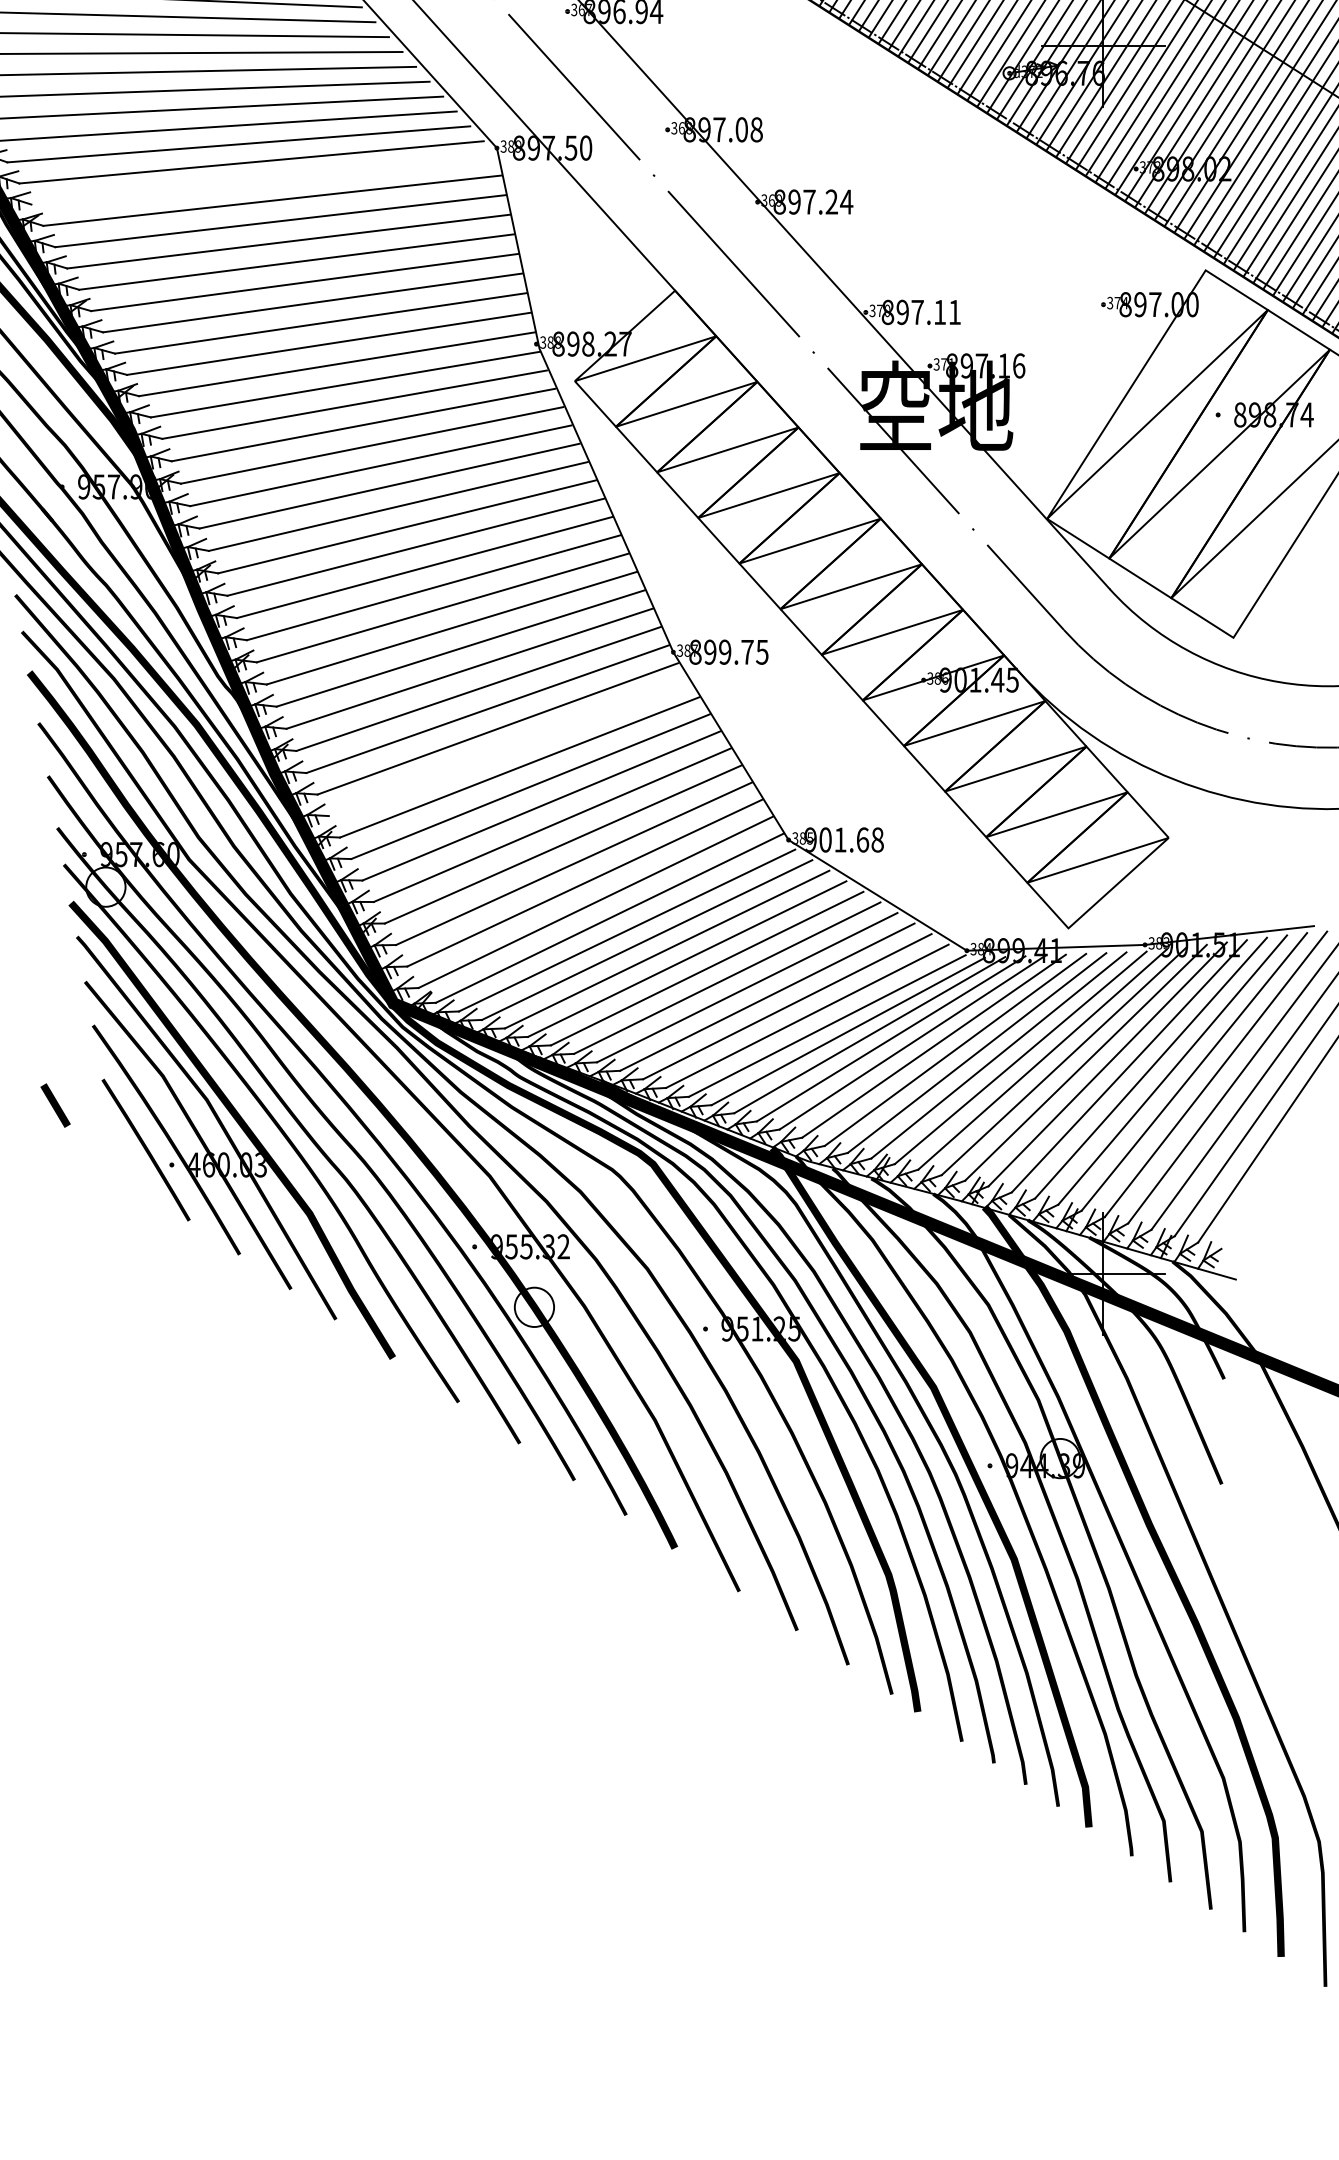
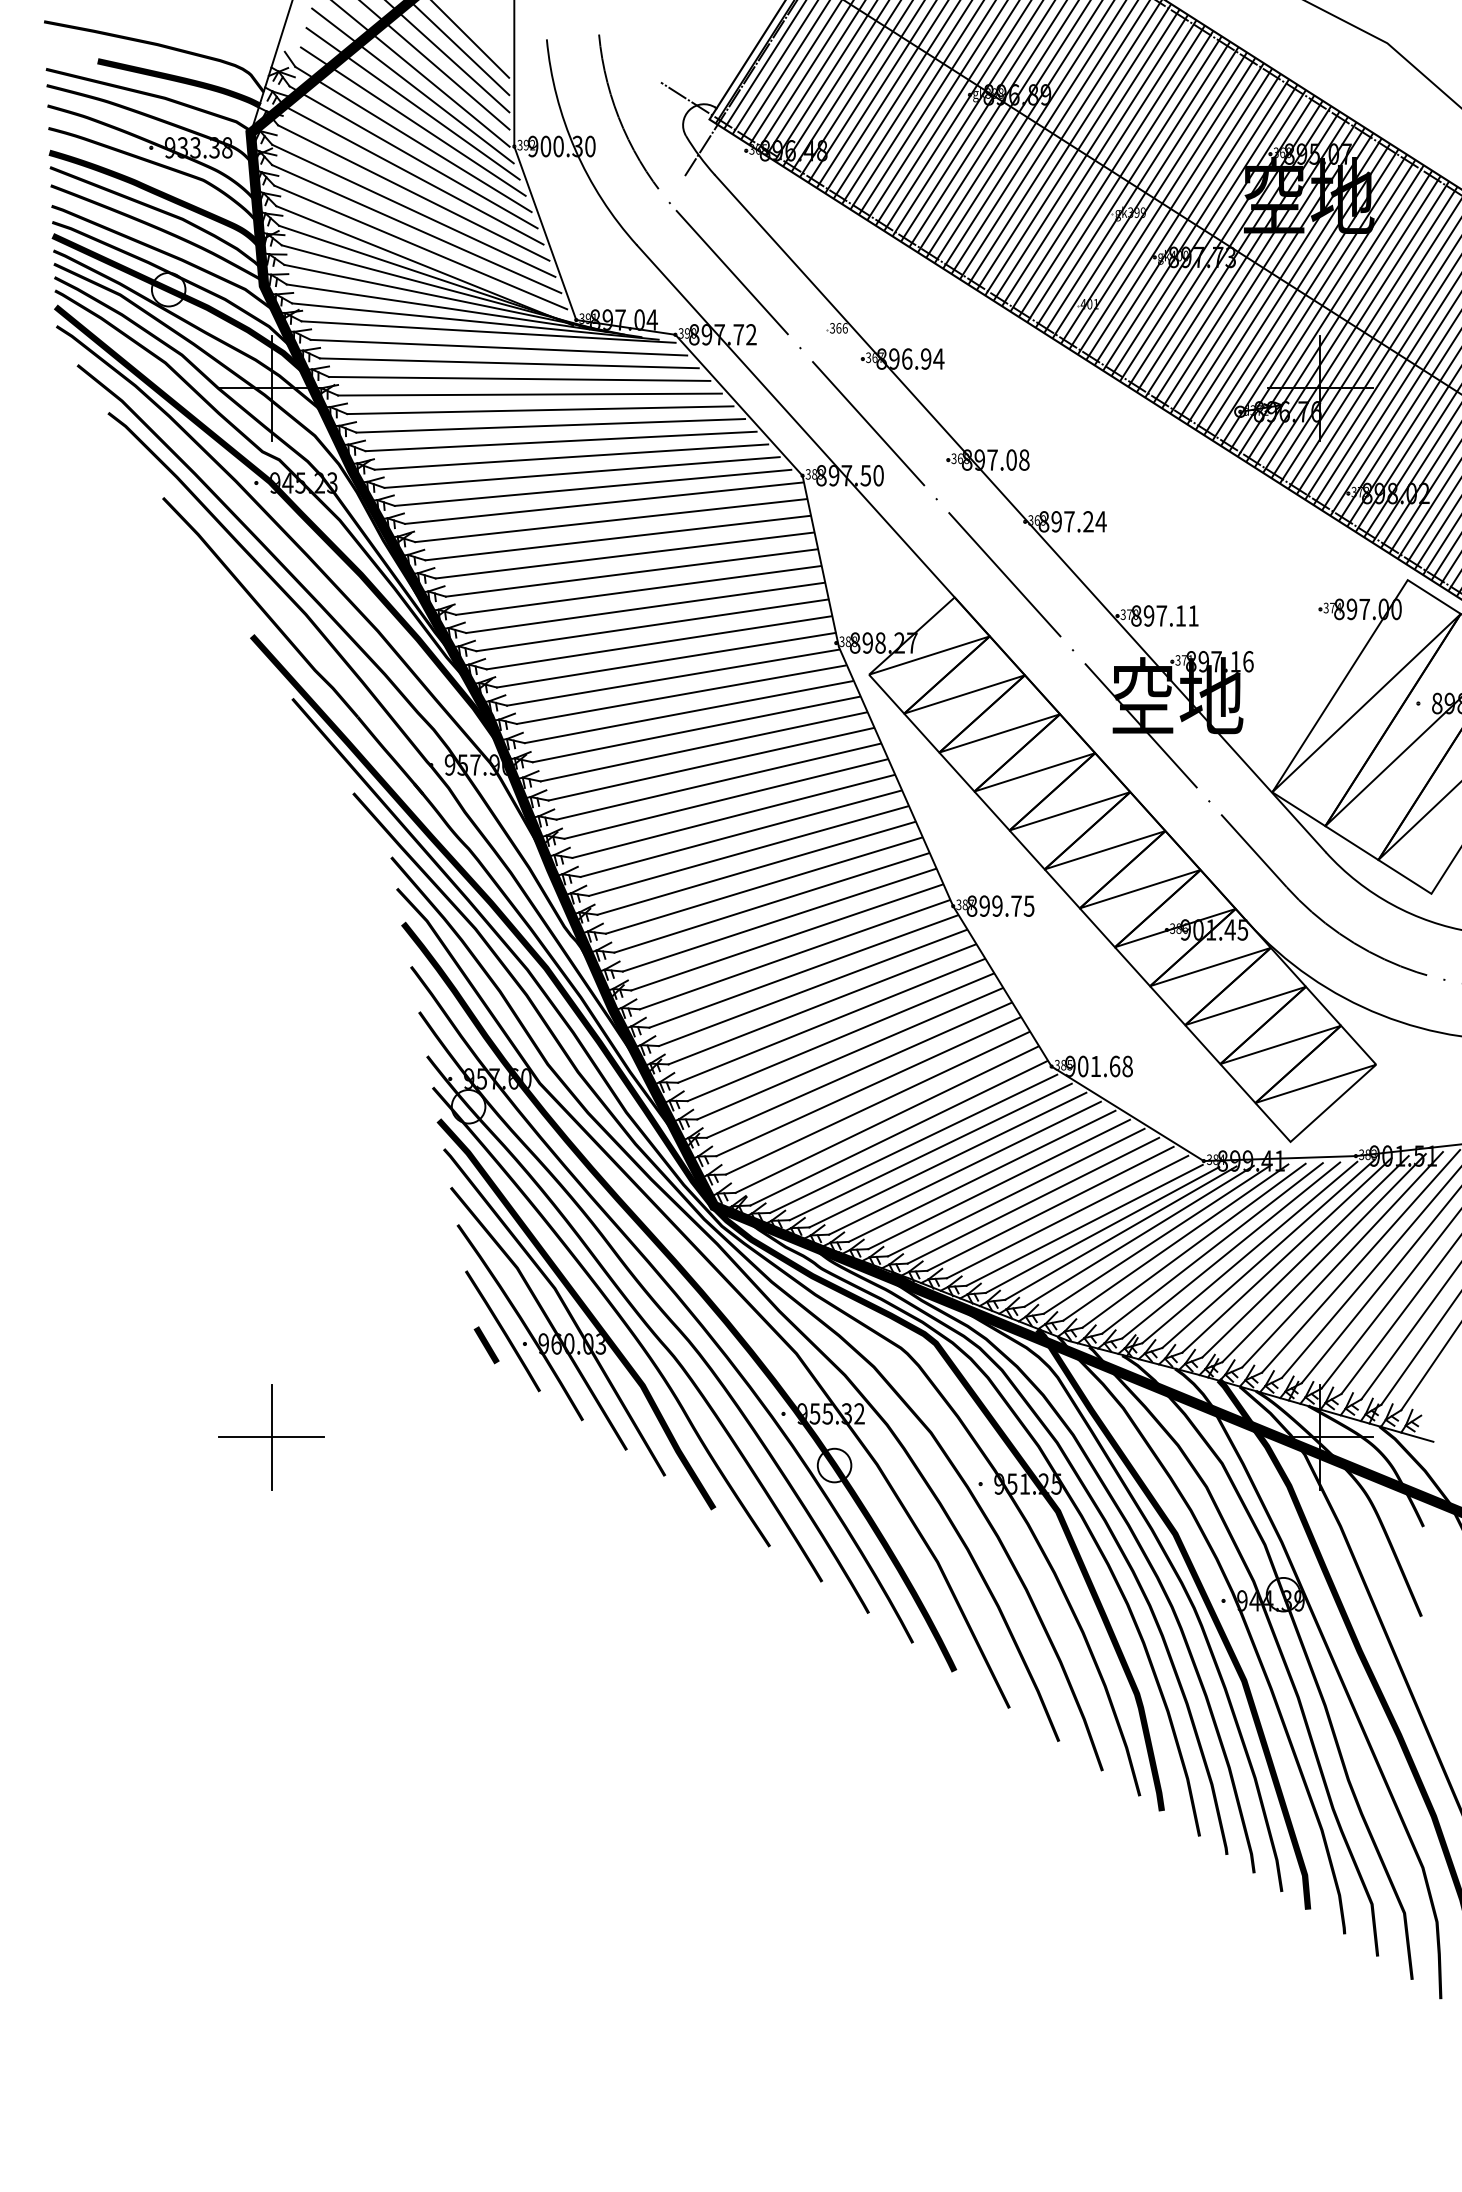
line: (263, 179) -> (603, 502), added
line: (508, 748) -> (812, 988), added
line: (55, 1105) -> (486, 1345), moved
text: (193, 1164) -> (543, 1343), 460.03 -> 960.03

